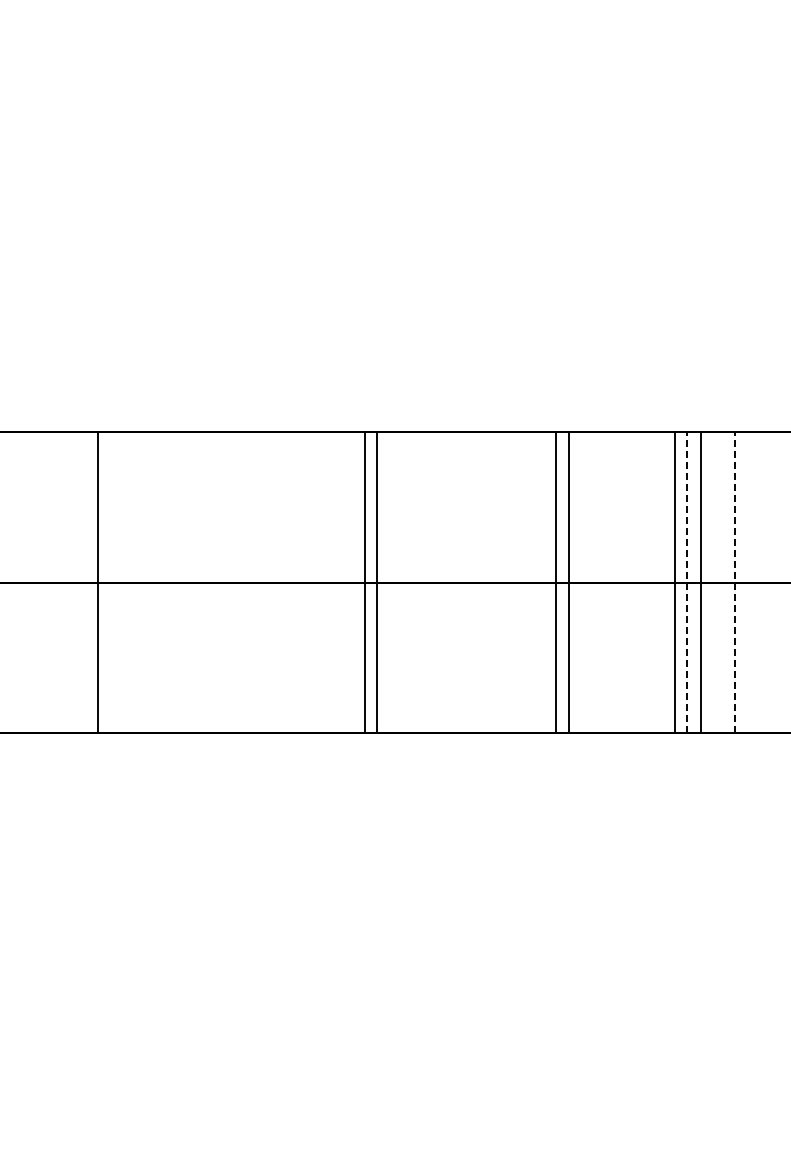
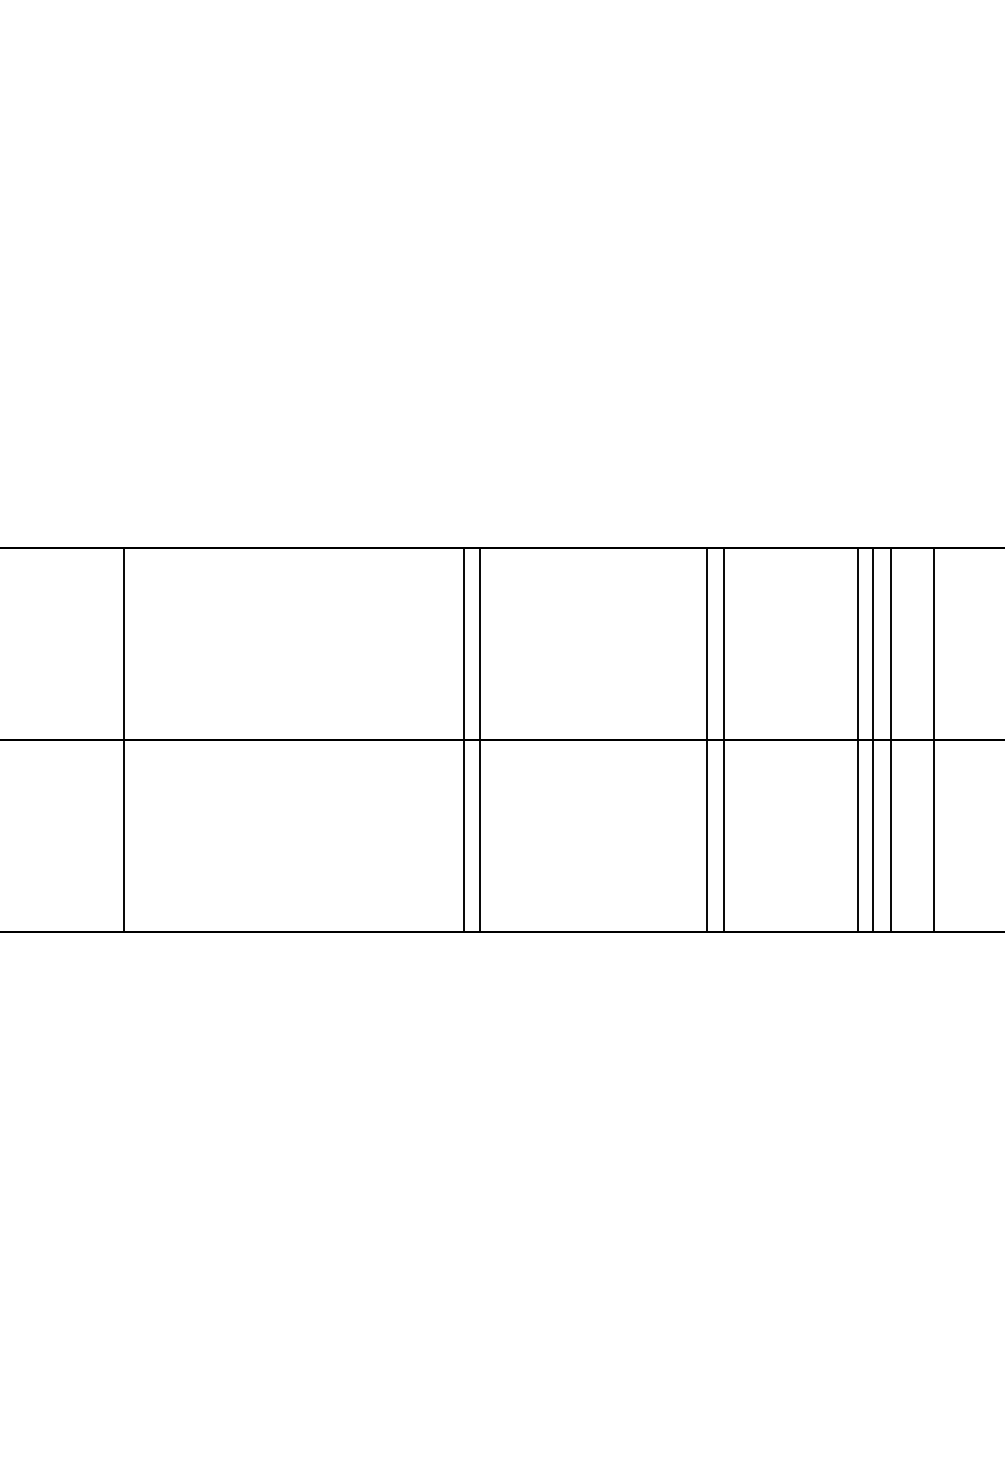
line: (686, 582) -> (872, 740), dashed -> solid
line: (734, 582) -> (933, 740), dashed -> solid

